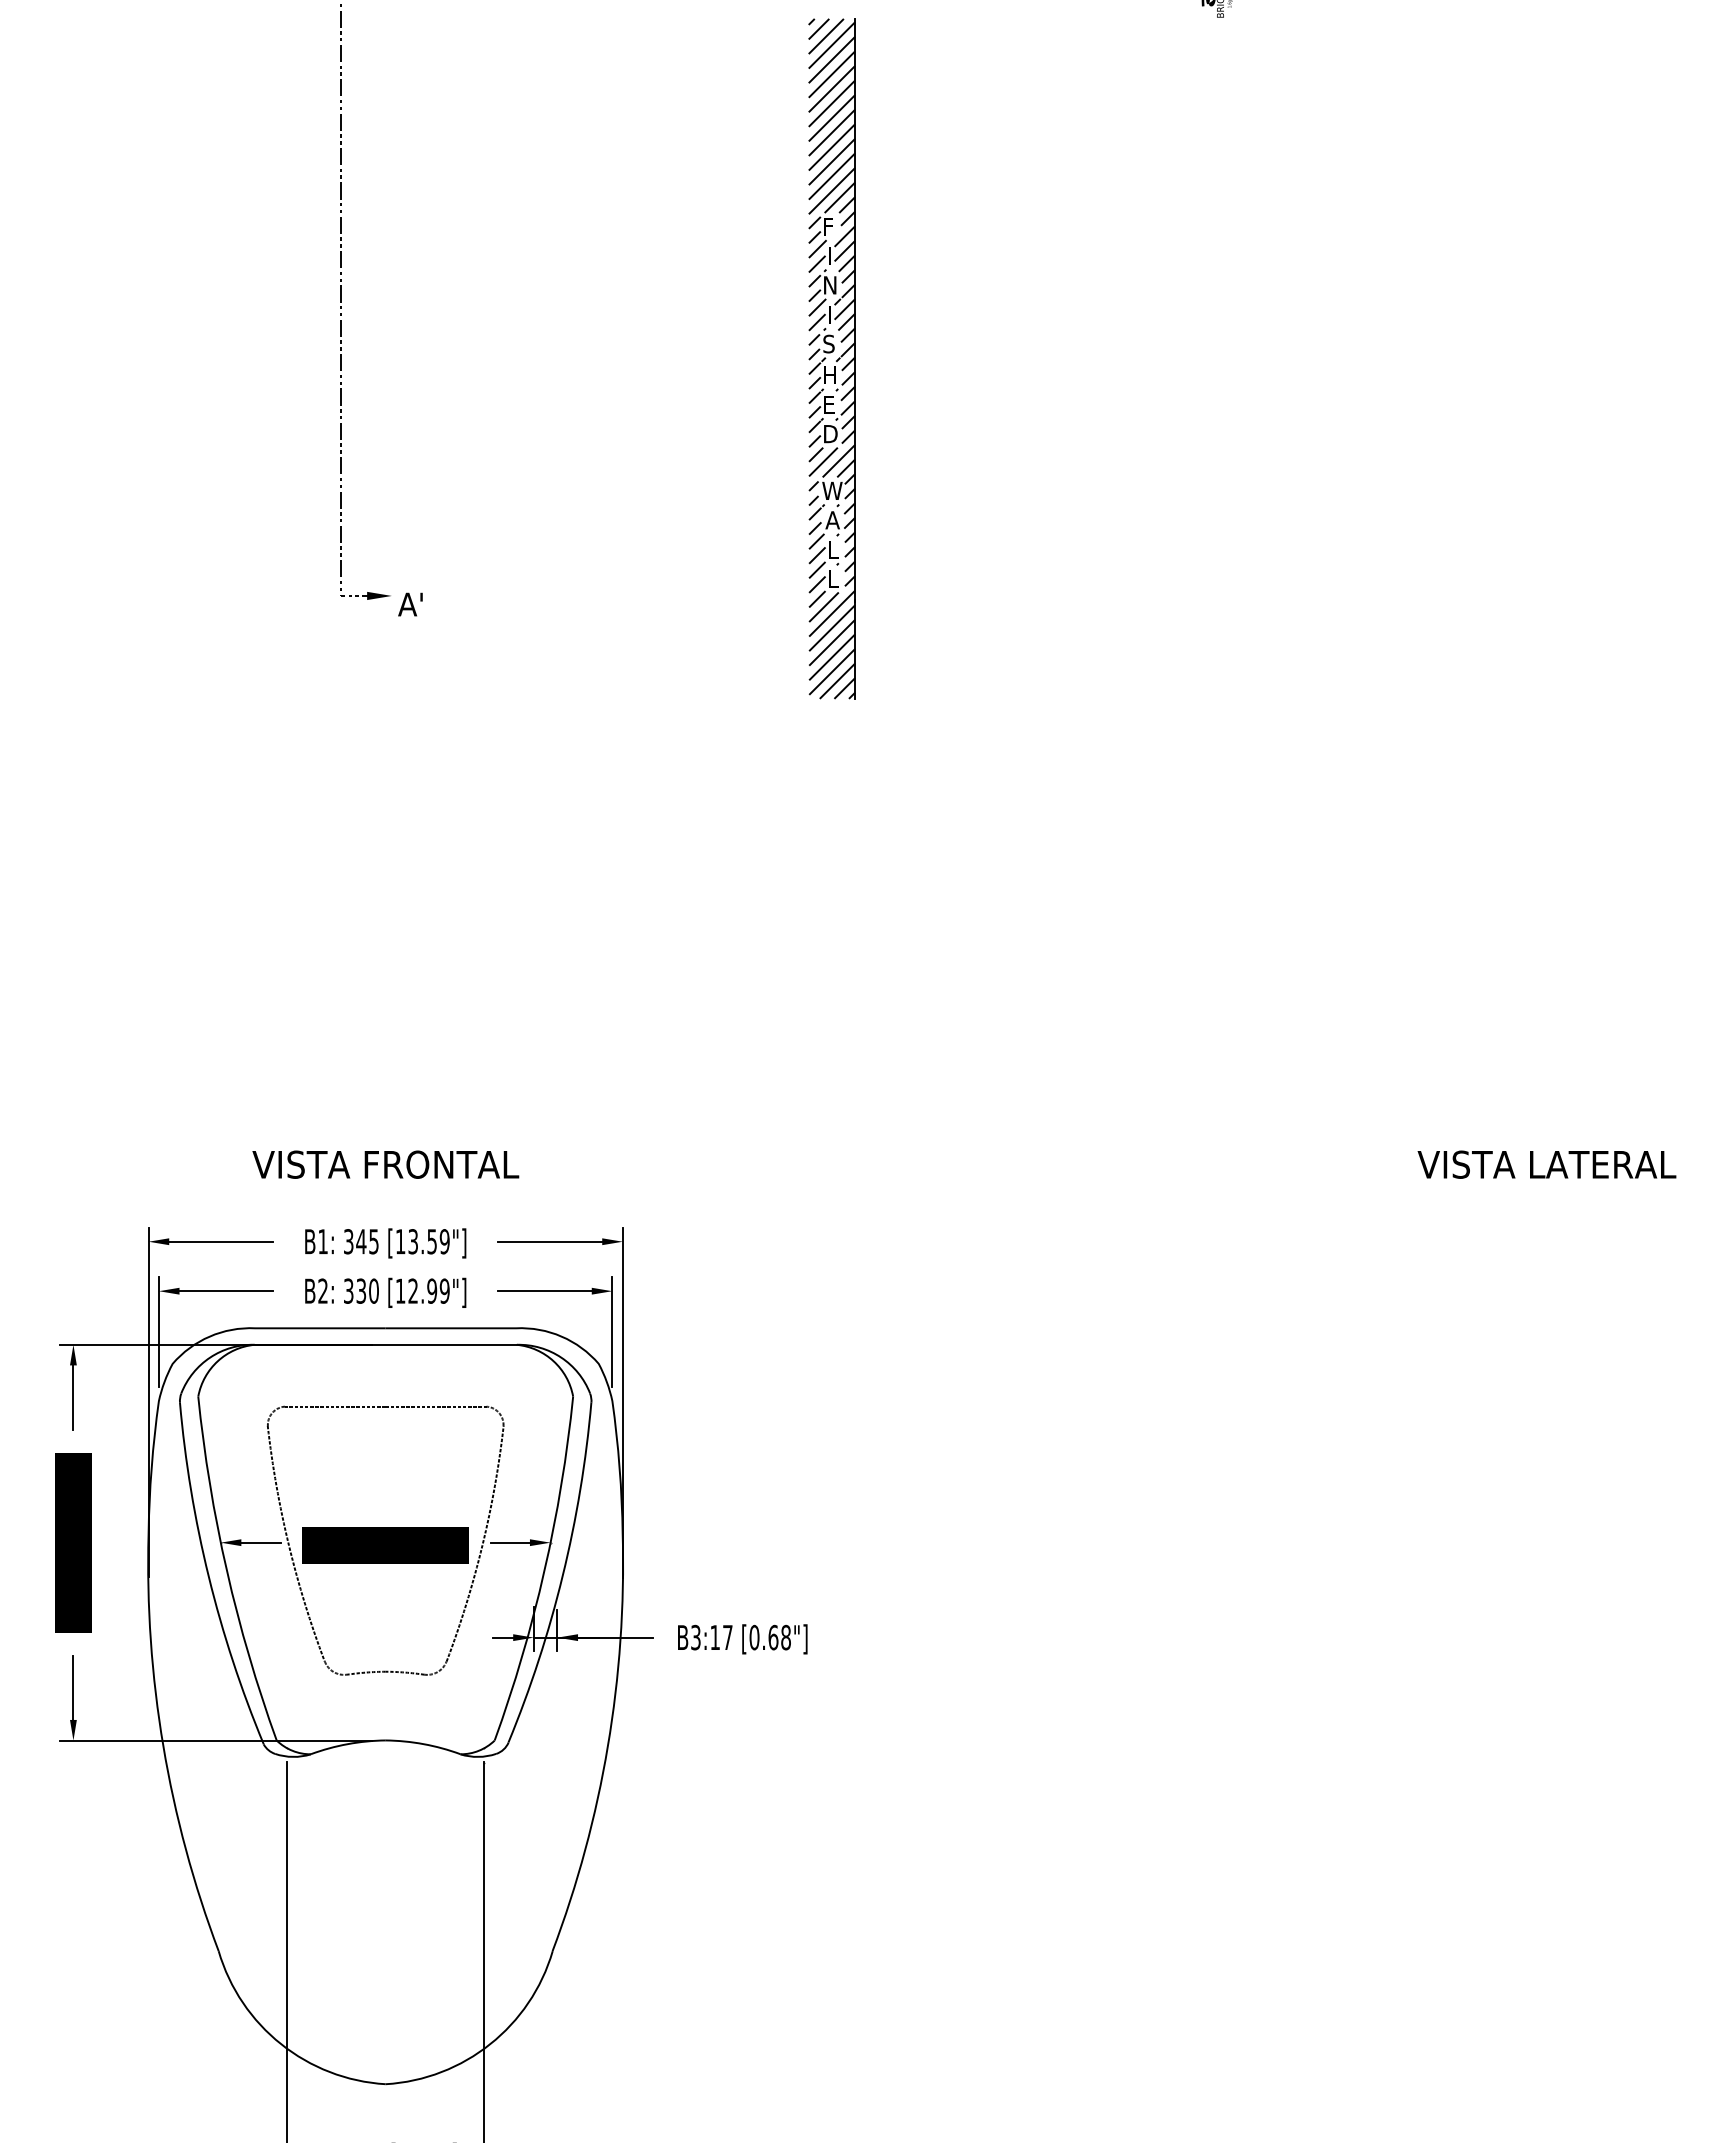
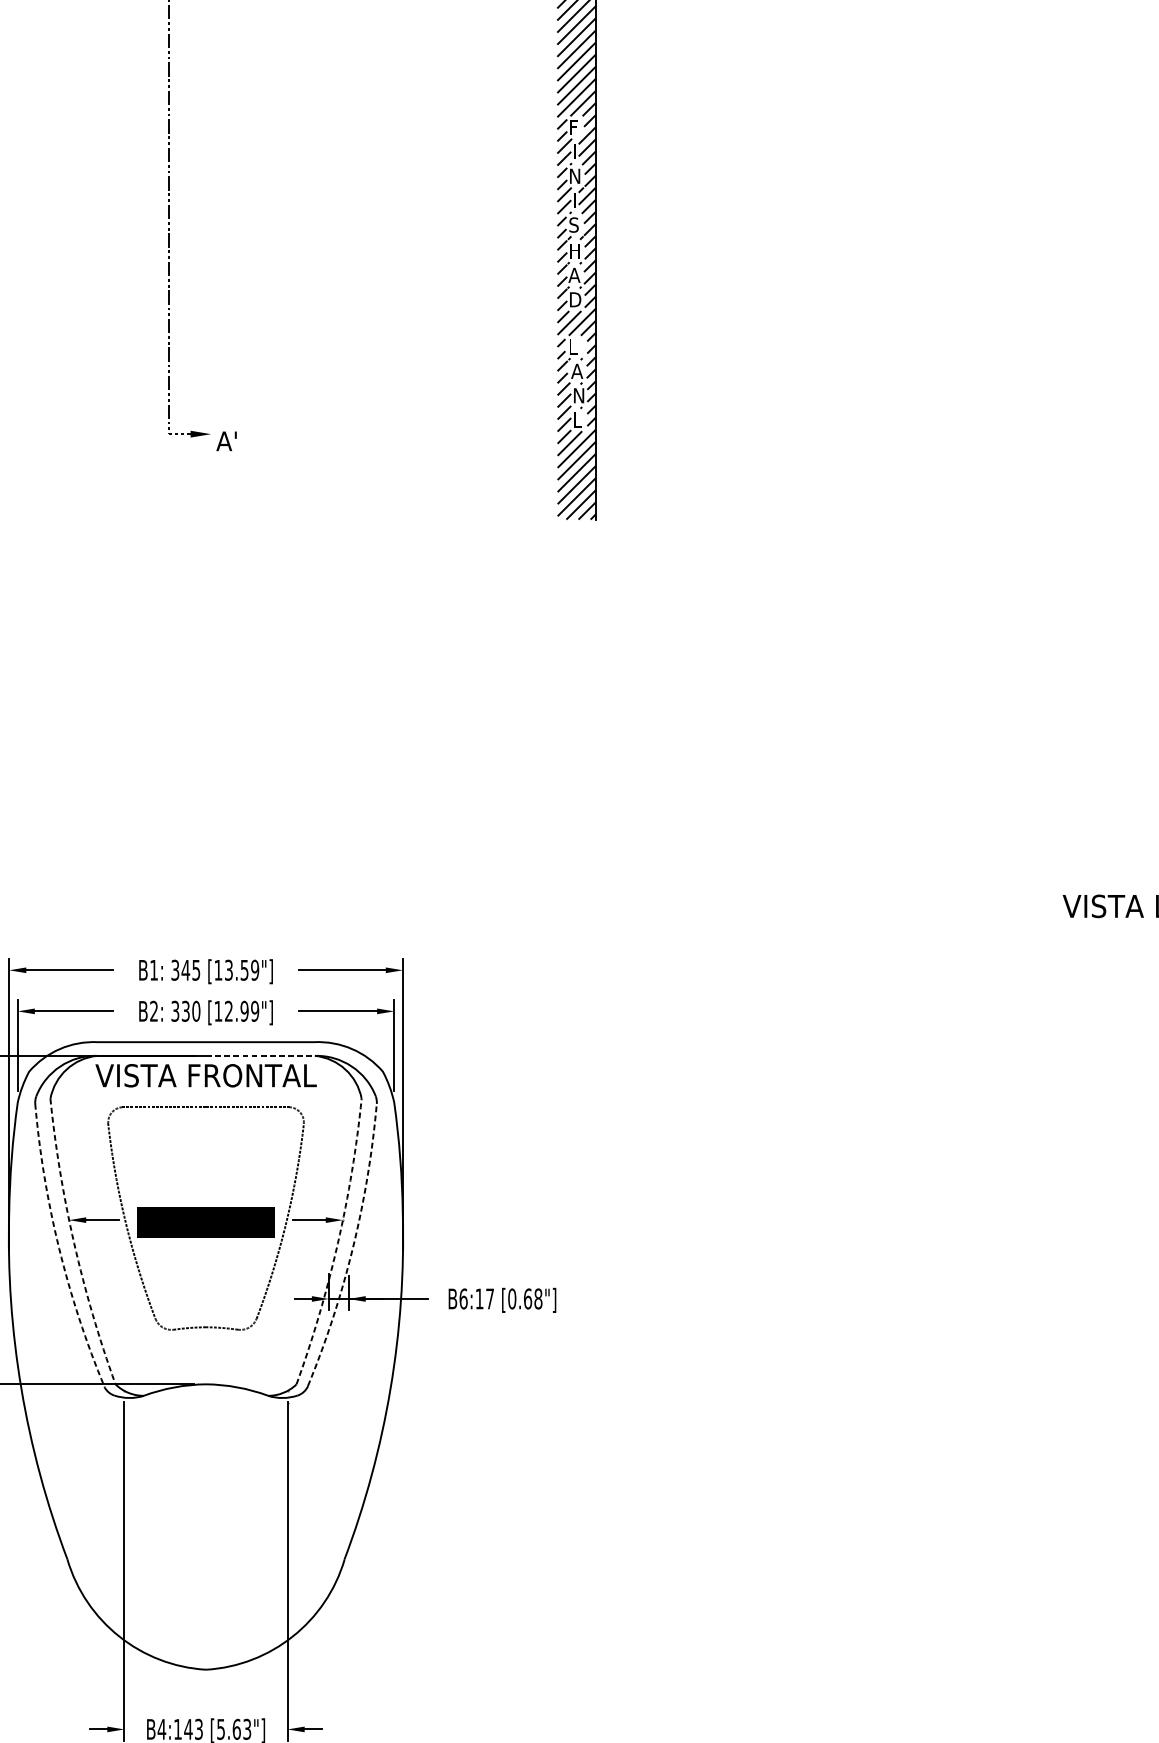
text: (829, 404) -> (574, 275), E -> A
text: (832, 490) -> (576, 346), W -> L
text: (834, 549) -> (578, 395), L -> N
text: (385, 1164) -> (205, 1075), moved
line: (451, 1344) -> (260, 1055), solid -> dashed
arc: (226, 1570) -> (73, 1243), solid -> dashed
arc: (544, 1570) -> (337, 1243), solid -> dashed
arc: (562, 1575) -> (352, 1247), solid -> dashed
arc: (208, 1576) -> (58, 1248), solid -> dashed
text: (695, 1637) -> (463, 1298), B3:17 -> B6:17

